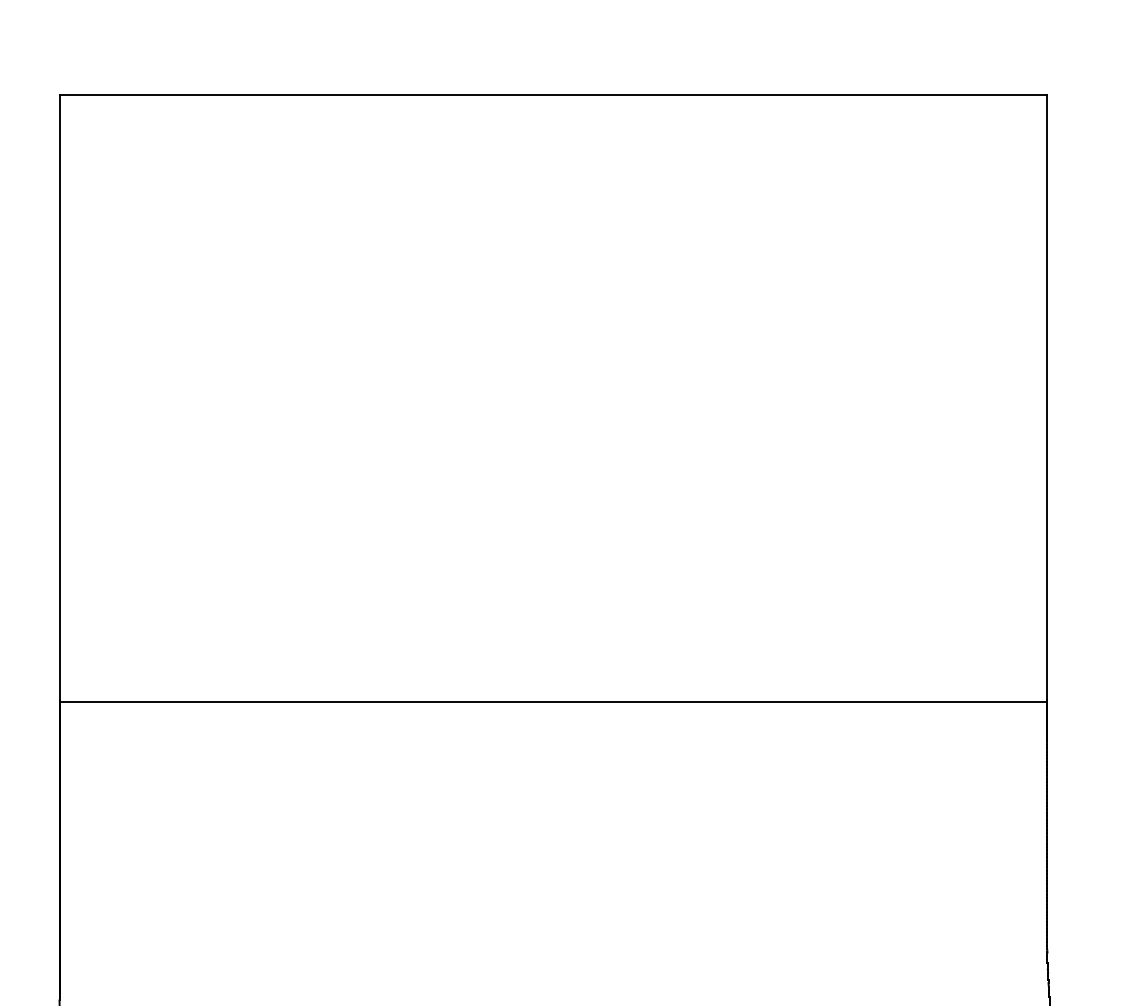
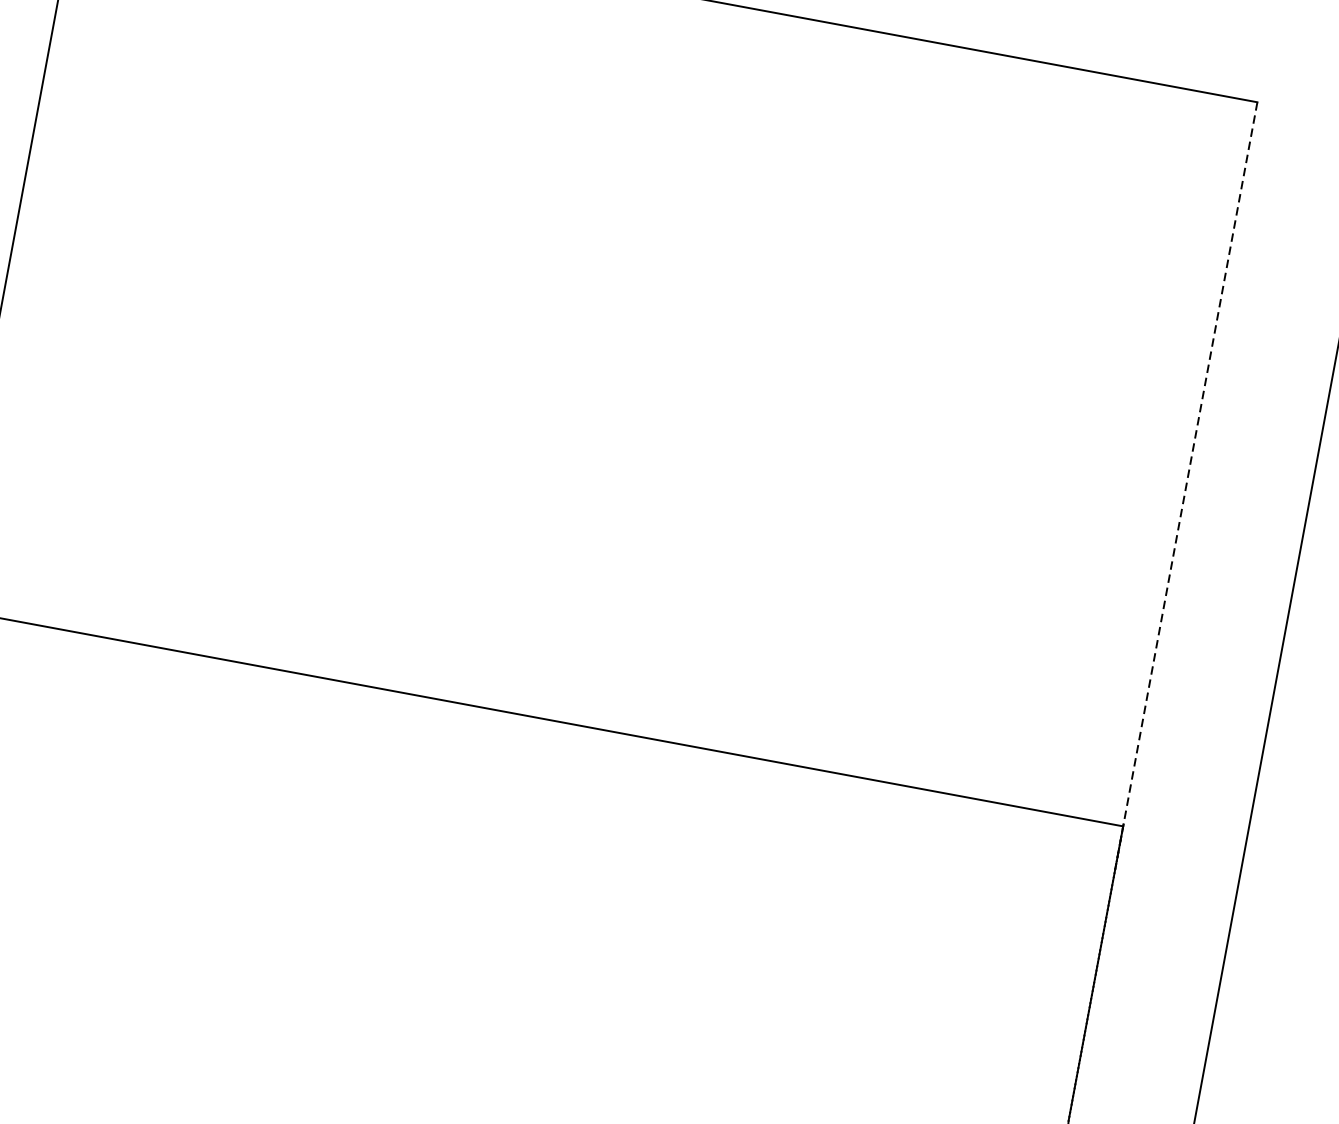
line: (1047, 416) -> (1186, 485), solid -> dashed

